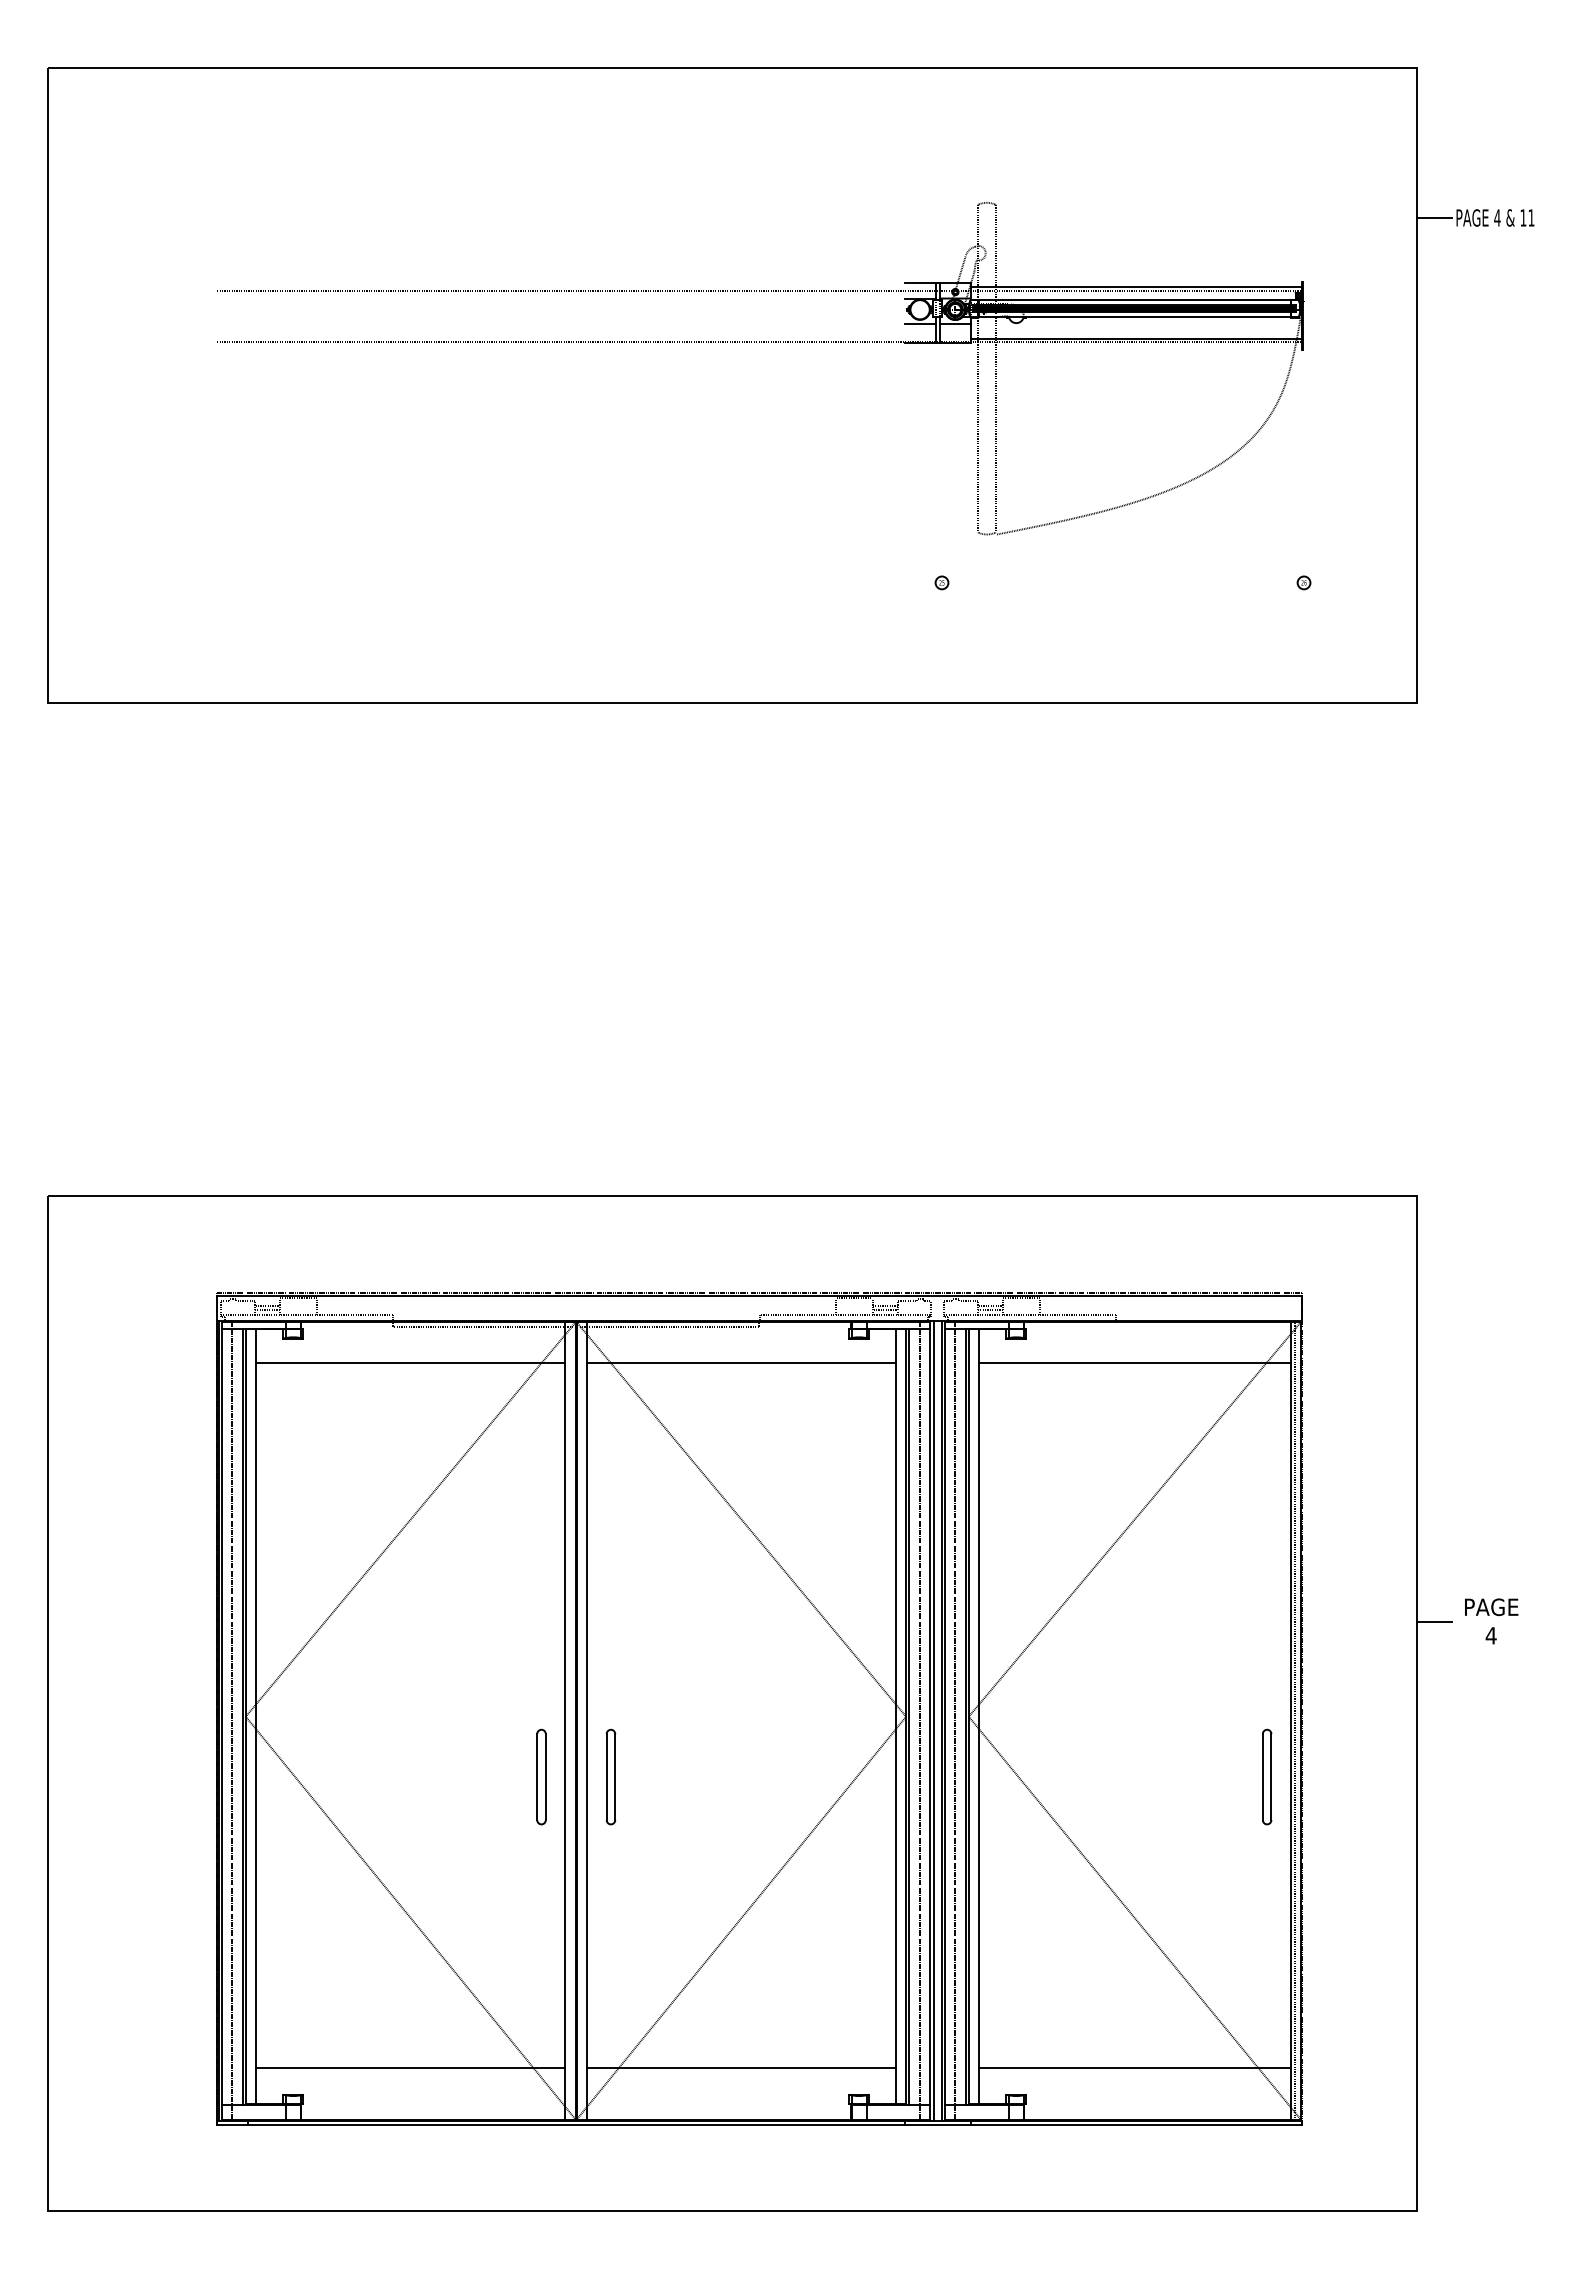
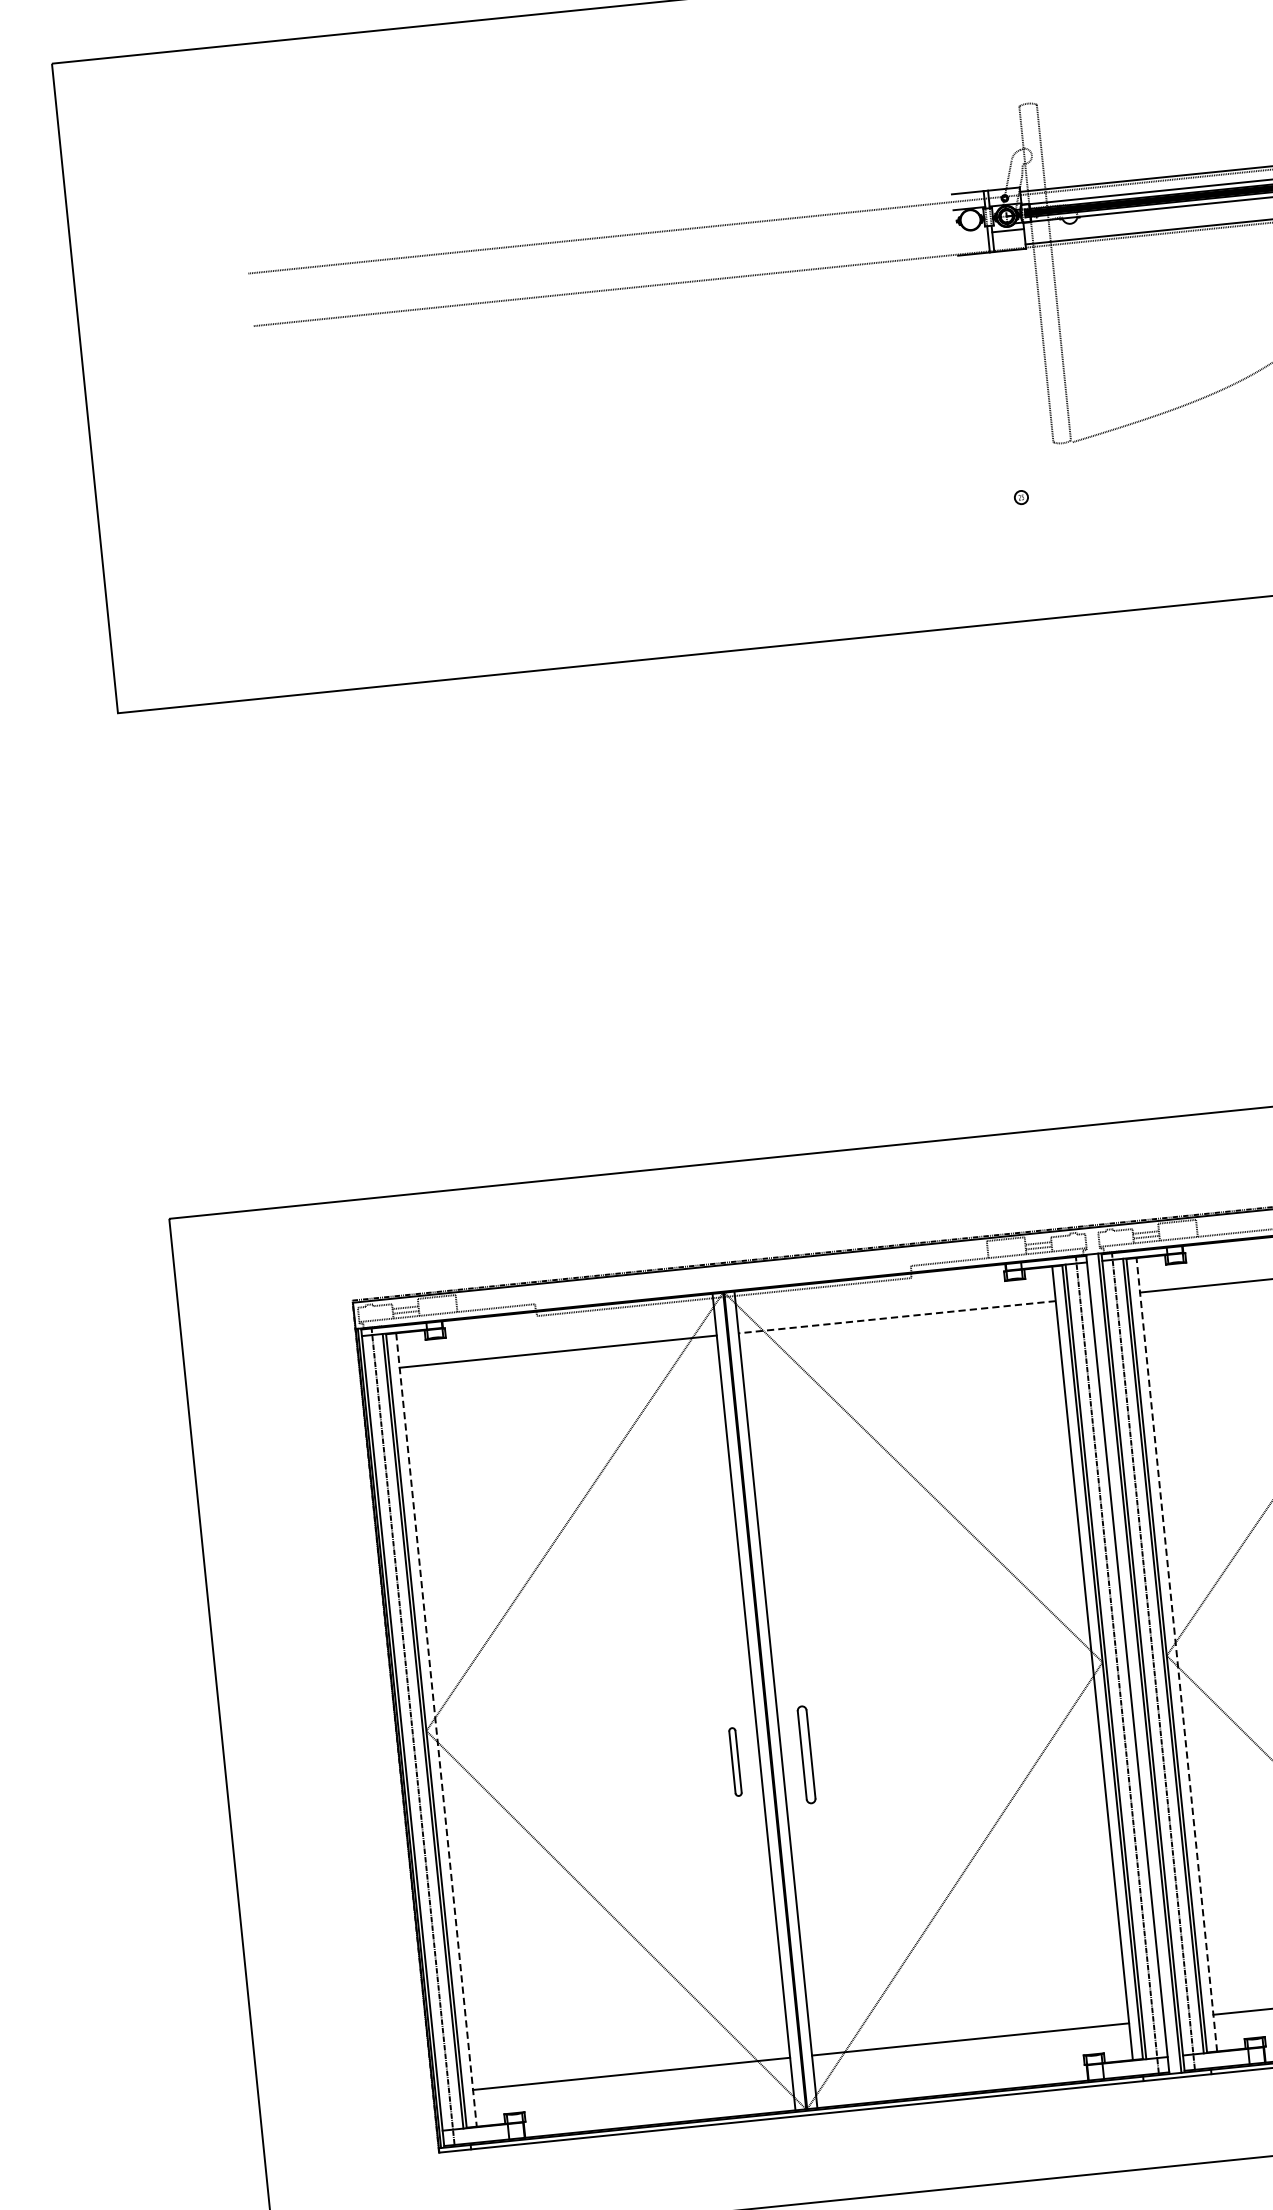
line: (919, 323) -> (971, 234), removed
line: (741, 1362) -> (897, 1316), solid -> dashed
line: (978, 1716) -> (1176, 1654), solid -> dashed
line: (255, 1717) -> (436, 1730), solid -> dashed
line: (933, 1721) -> (1131, 1664), removed
part: (541, 1776) -> (735, 1761), size x0.7

